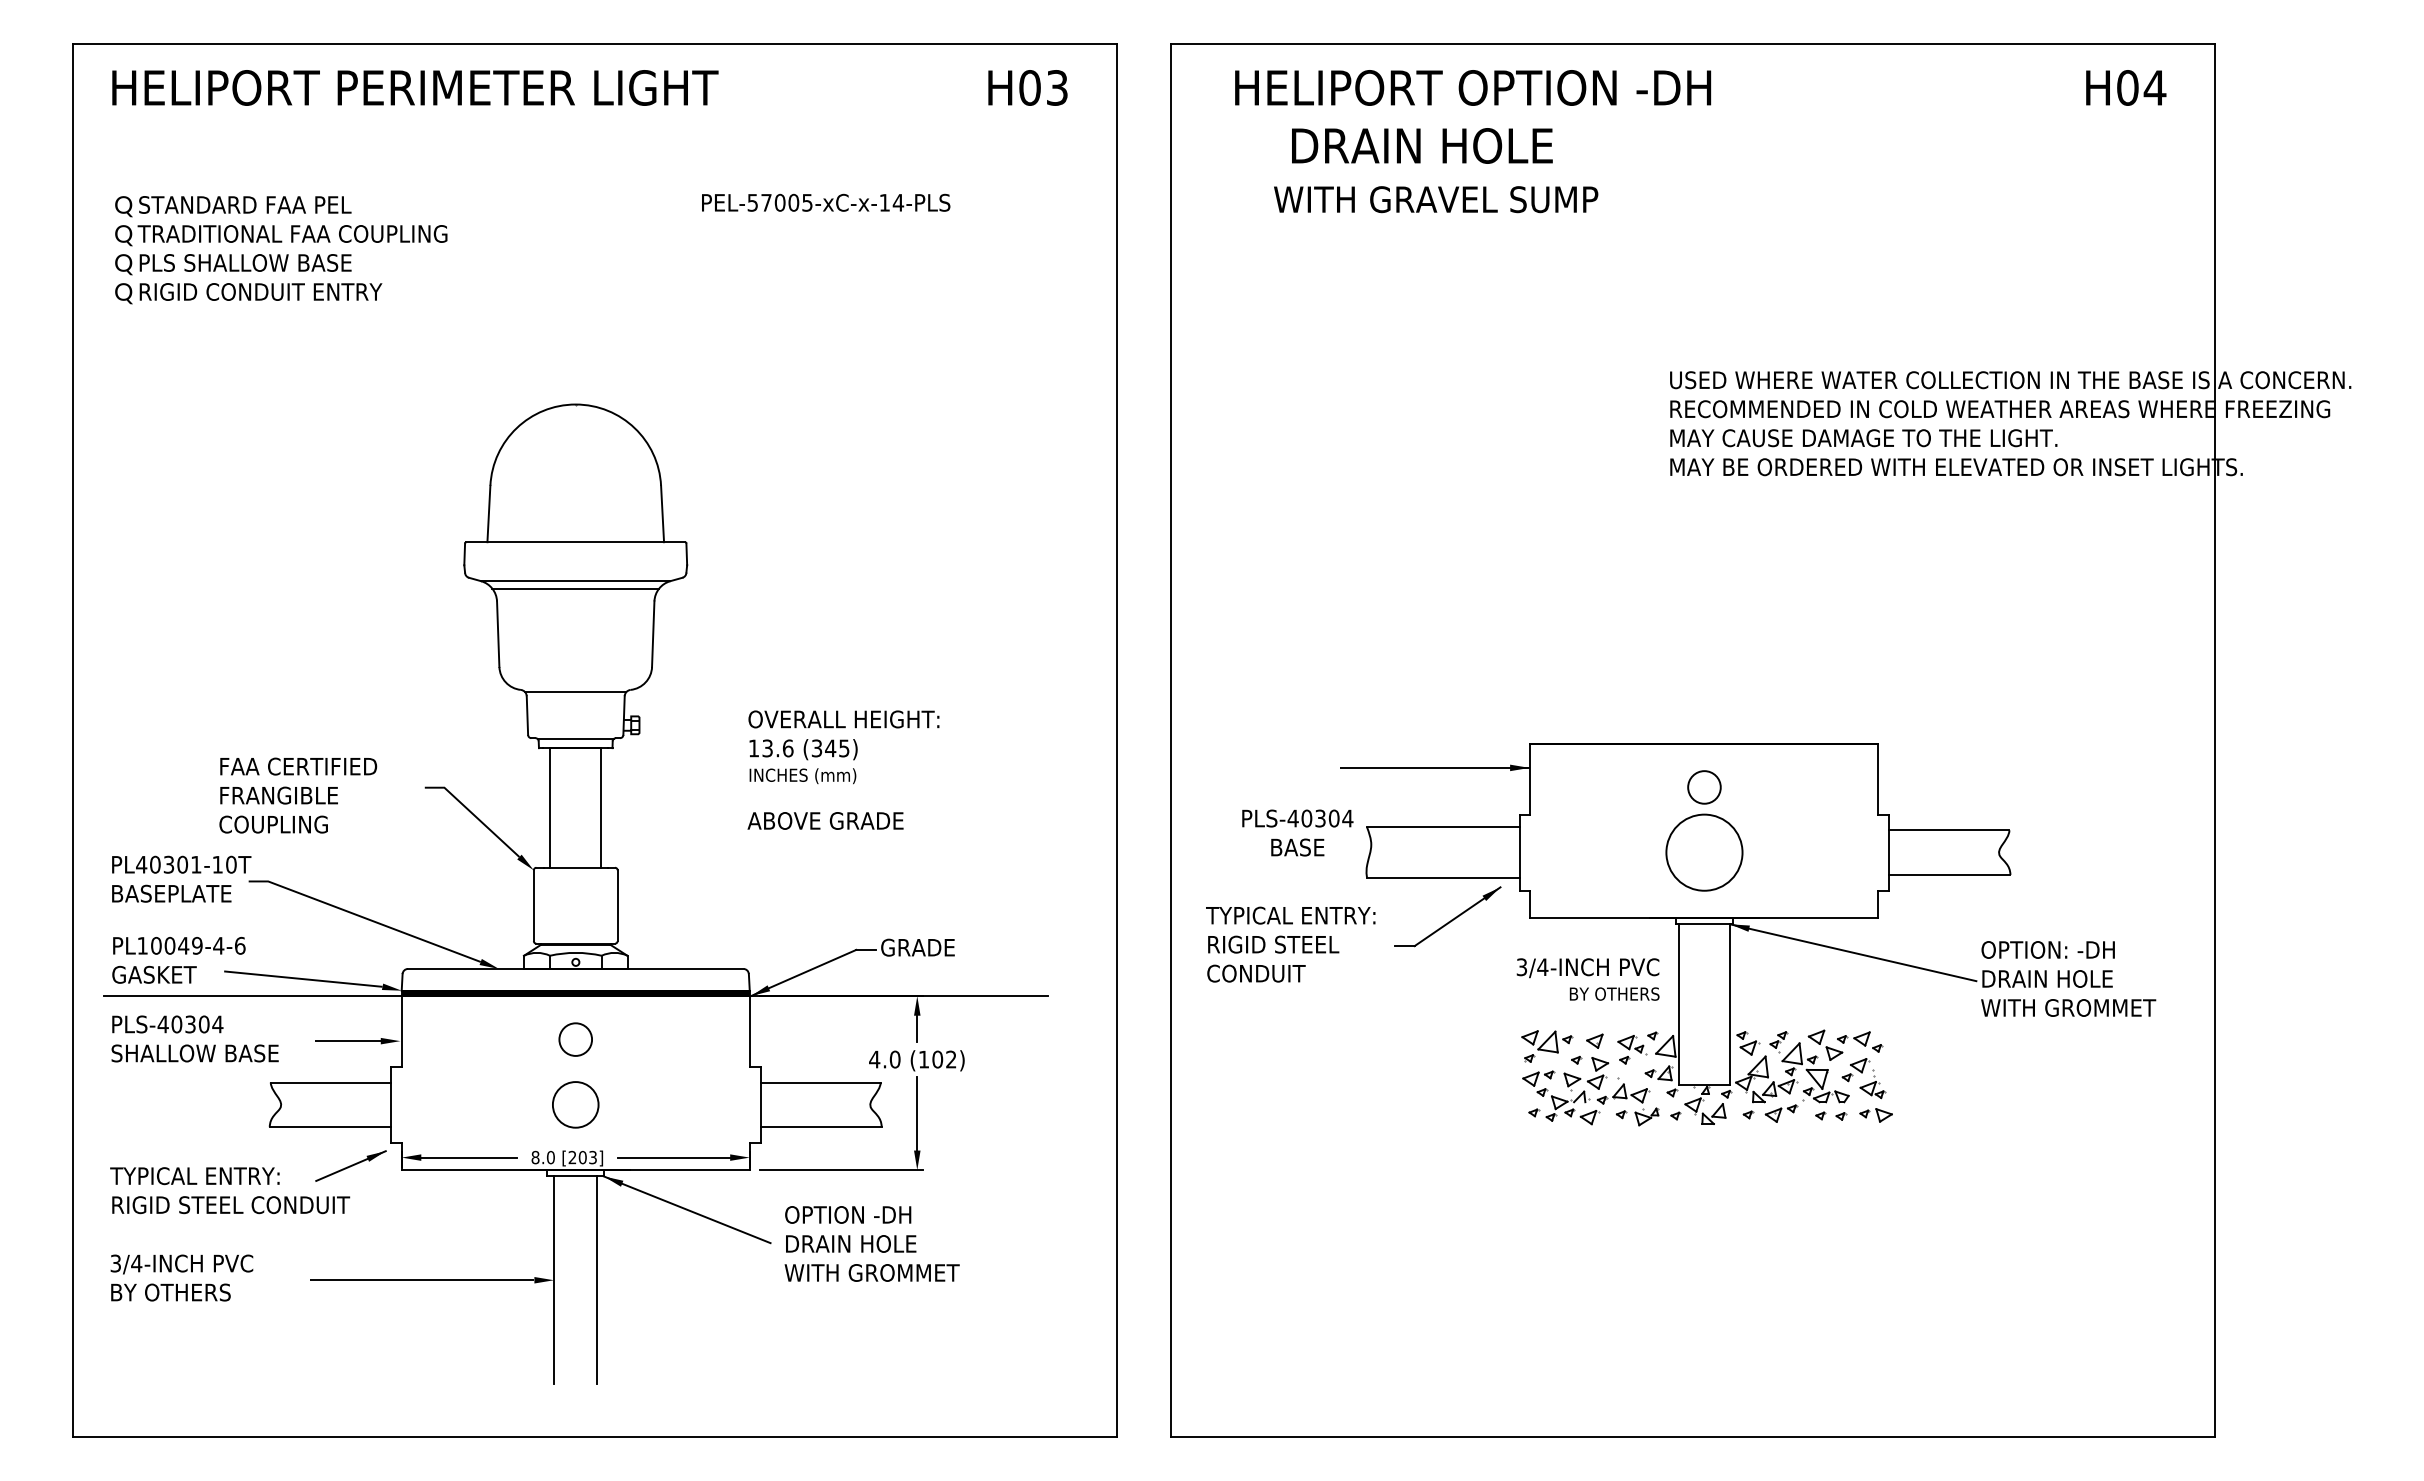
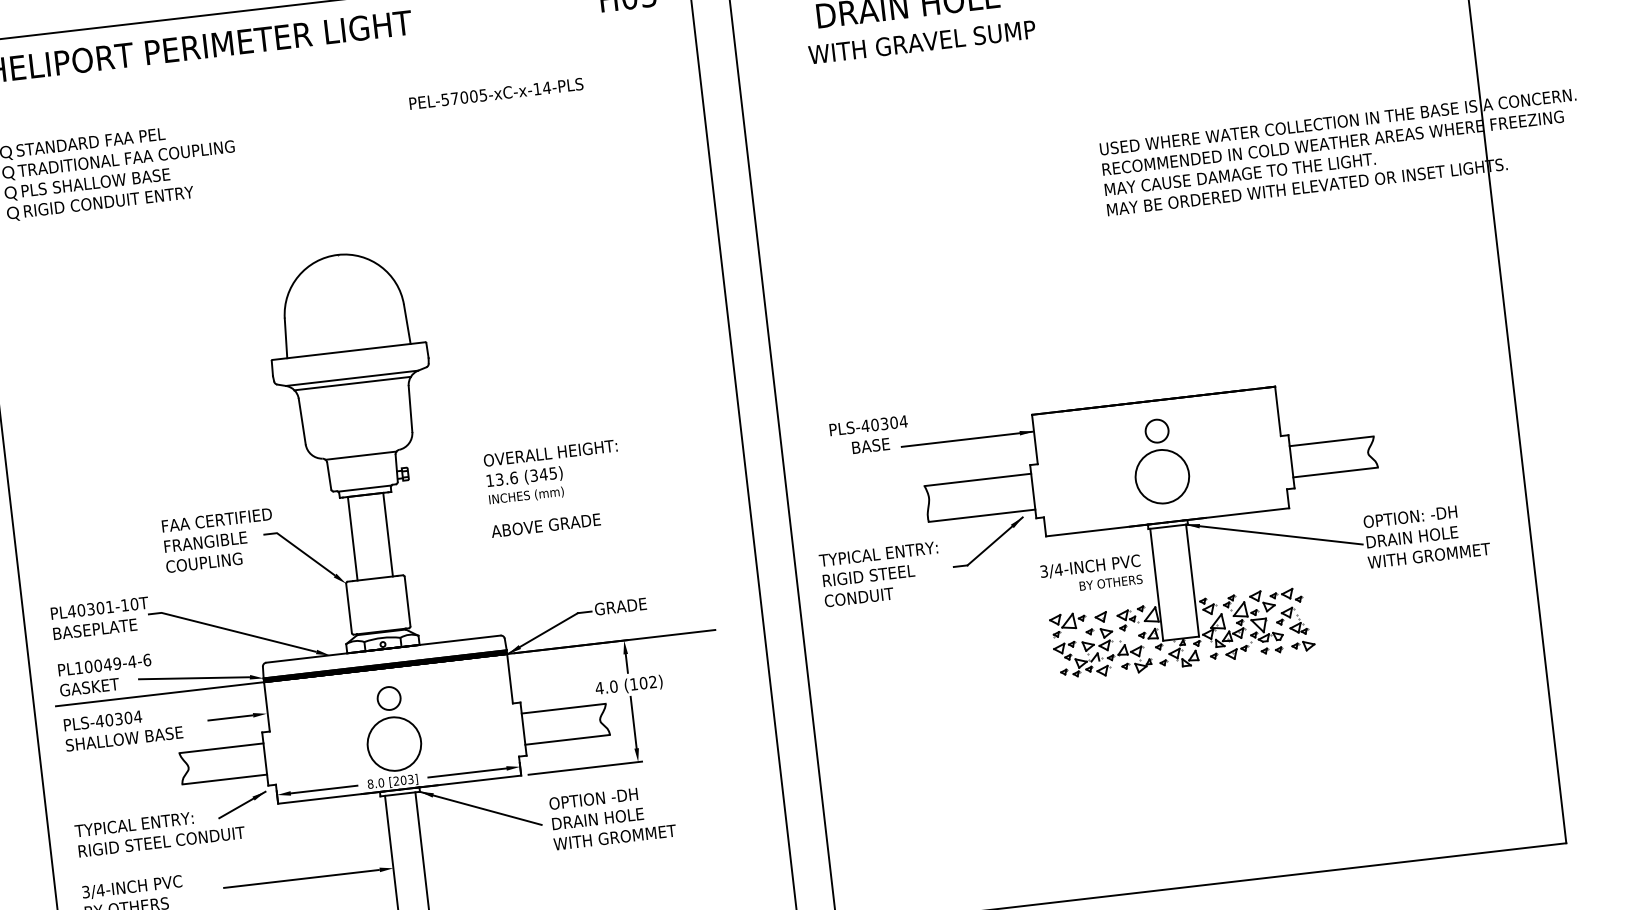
text: (298, 795) -> (219, 540), moved
text: (1297, 832) -> (869, 435), moved
circle: (575, 1104) -> (394, 743), size x1.67

